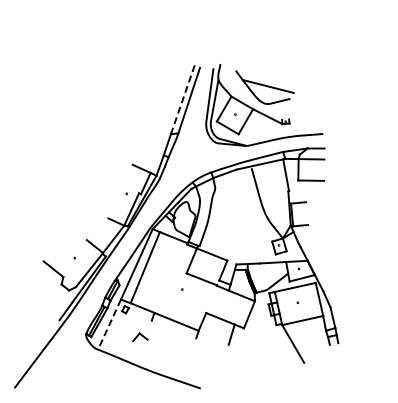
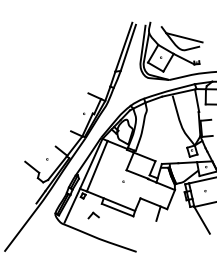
line: (182, 99) -> (123, 47), dashed -> solid
line: (109, 323) -> (71, 205), dashed -> solid
line: (173, 329) -> (117, 210), added

